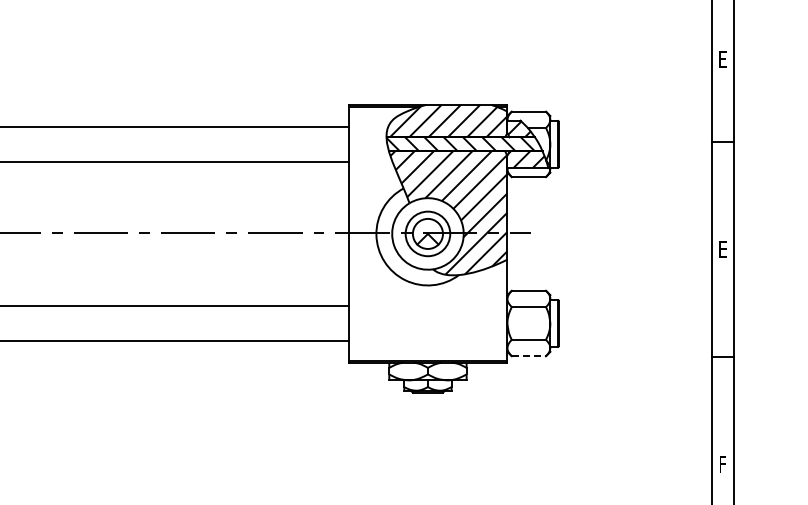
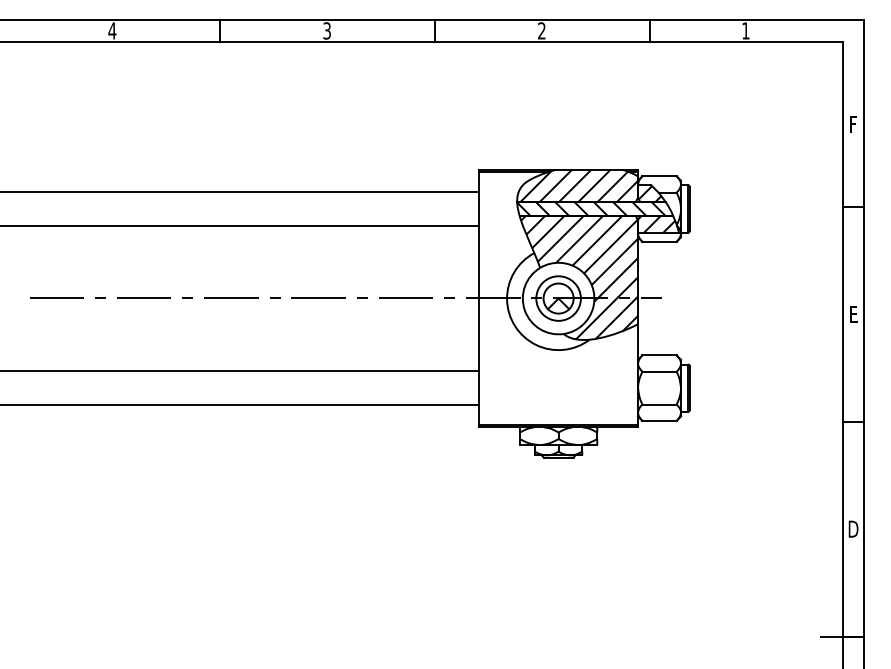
text: (722, 60) -> (853, 125), E -> F
line: (529, 355) -> (660, 420), dashed -> solid
text: (722, 463) -> (853, 528), F -> D

